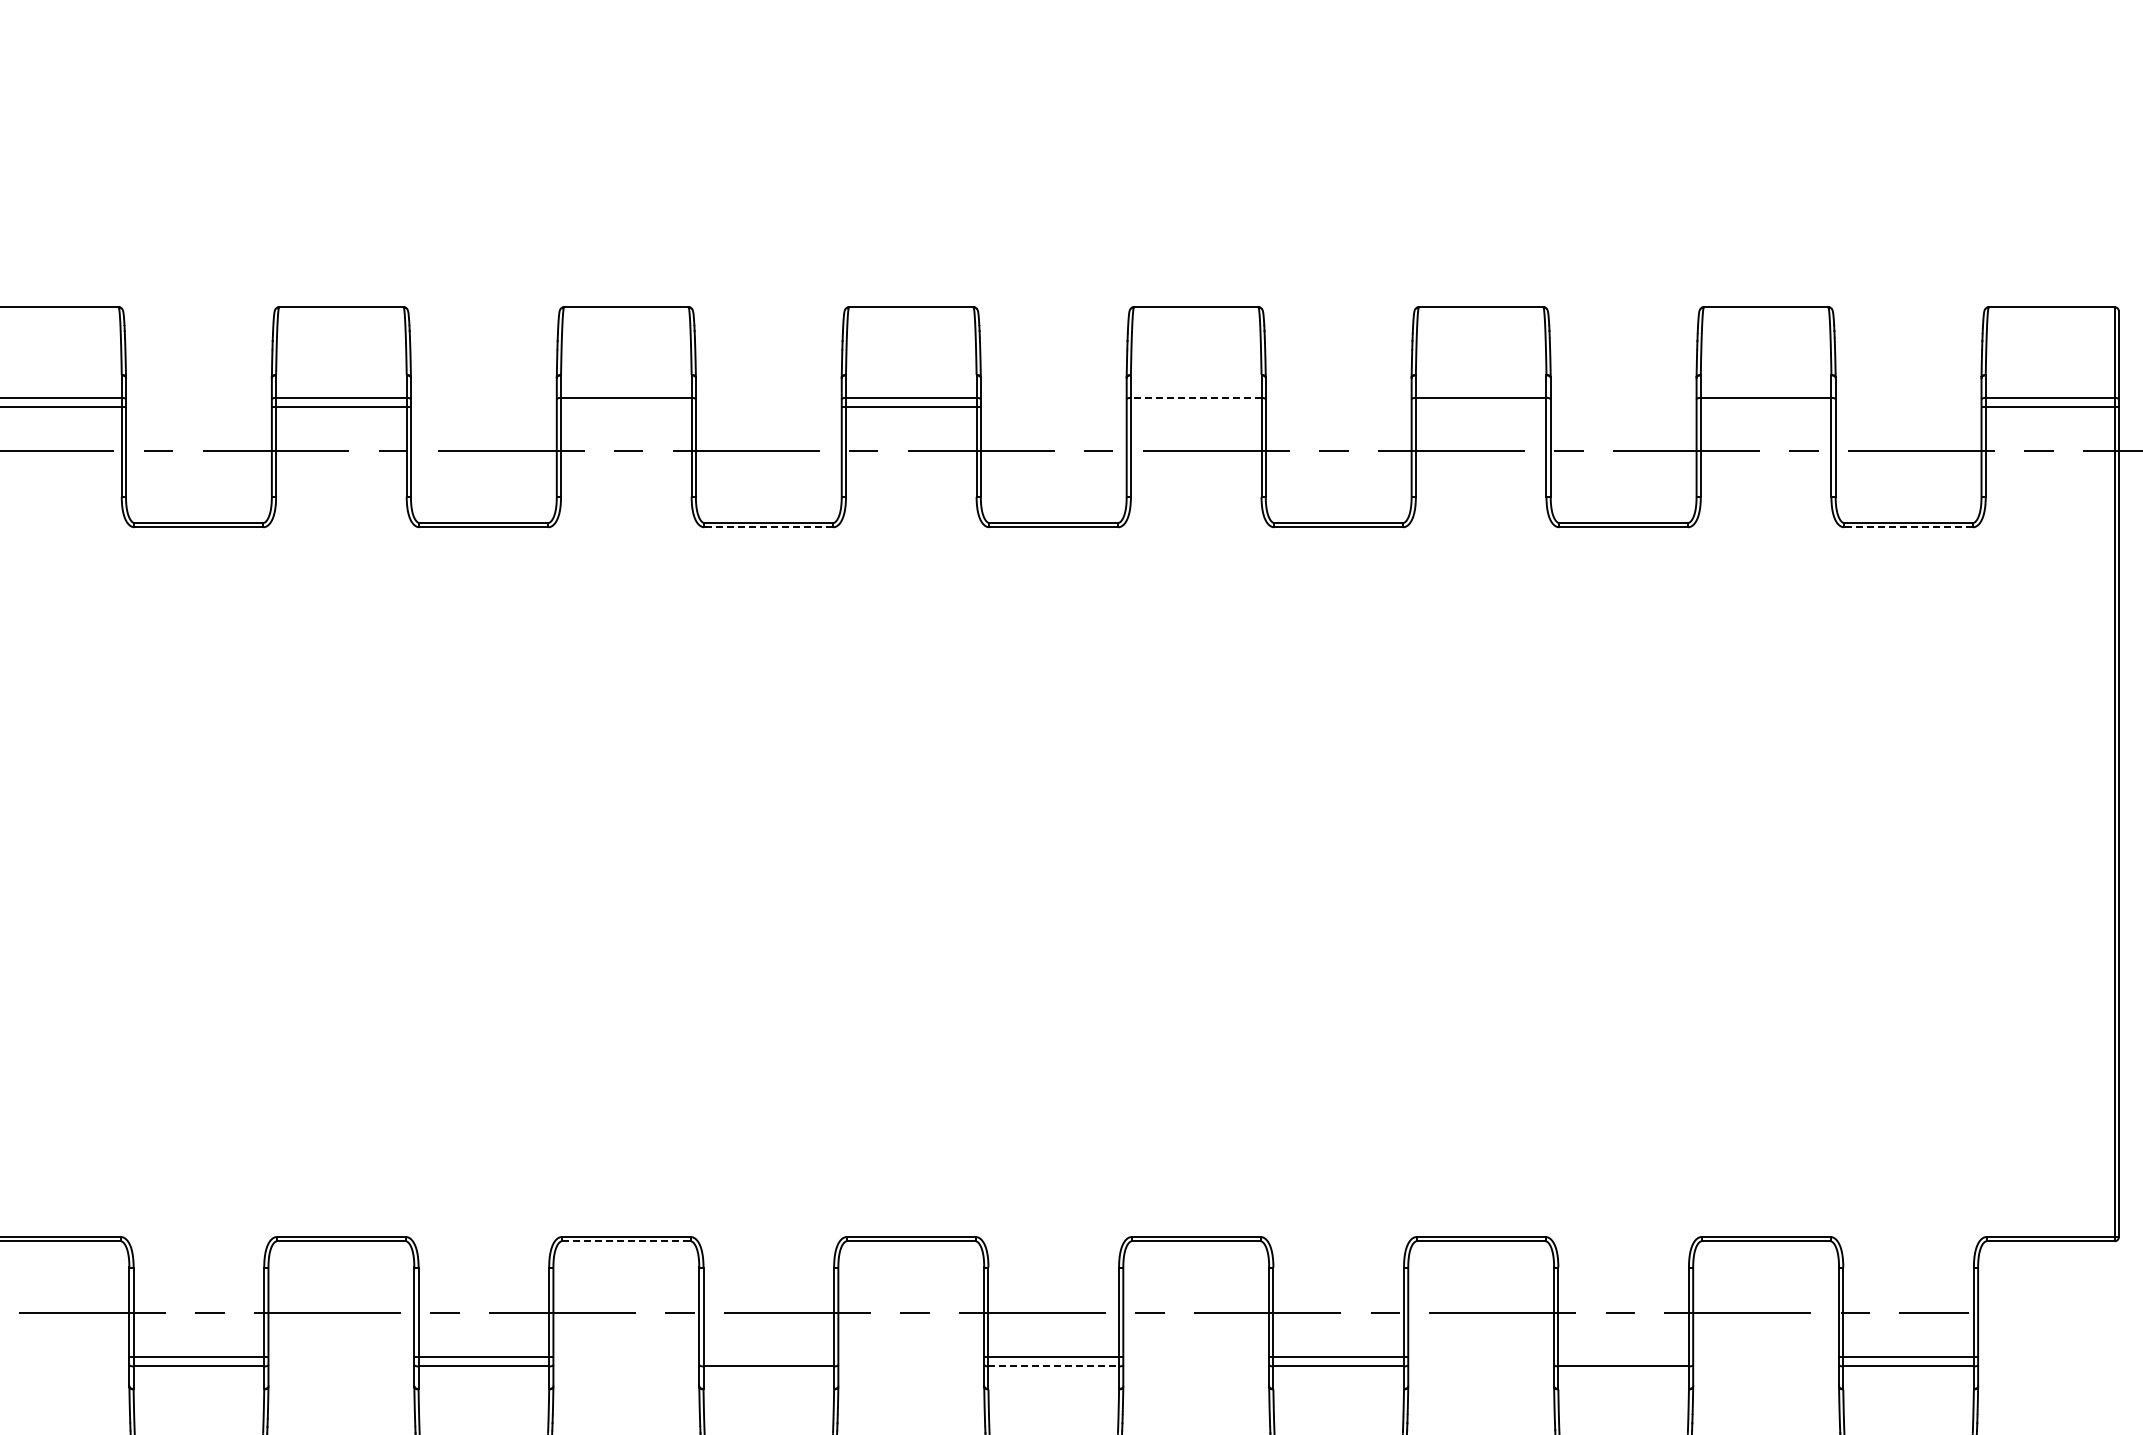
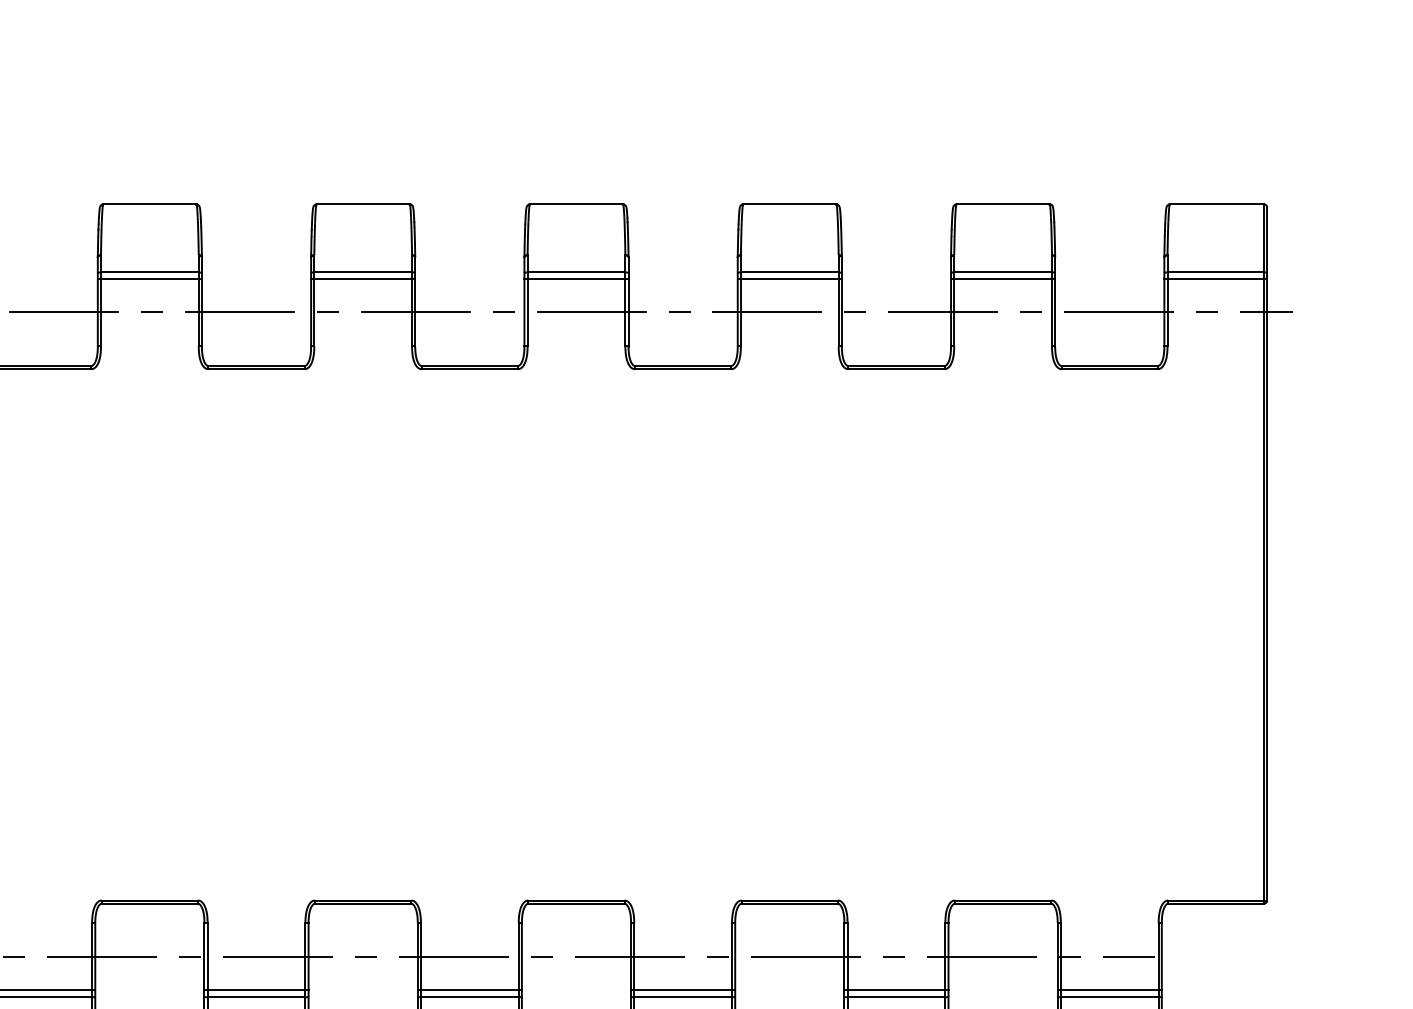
line: (1195, 397) -> (575, 272), dashed -> solid
line: (625, 407) -> (149, 279), added
line: (1195, 407) -> (575, 279), added
line: (1480, 407) -> (789, 279), added
line: (1765, 407) -> (1002, 279), added
line: (768, 527) -> (256, 369), dashed -> solid
line: (1908, 527) -> (1109, 369), dashed -> solid
line: (626, 1241) -> (149, 903), dashed -> solid
line: (768, 1357) -> (256, 990), added
line: (1623, 1357) -> (896, 990), added
line: (1054, 1366) -> (470, 997), dashed -> solid

